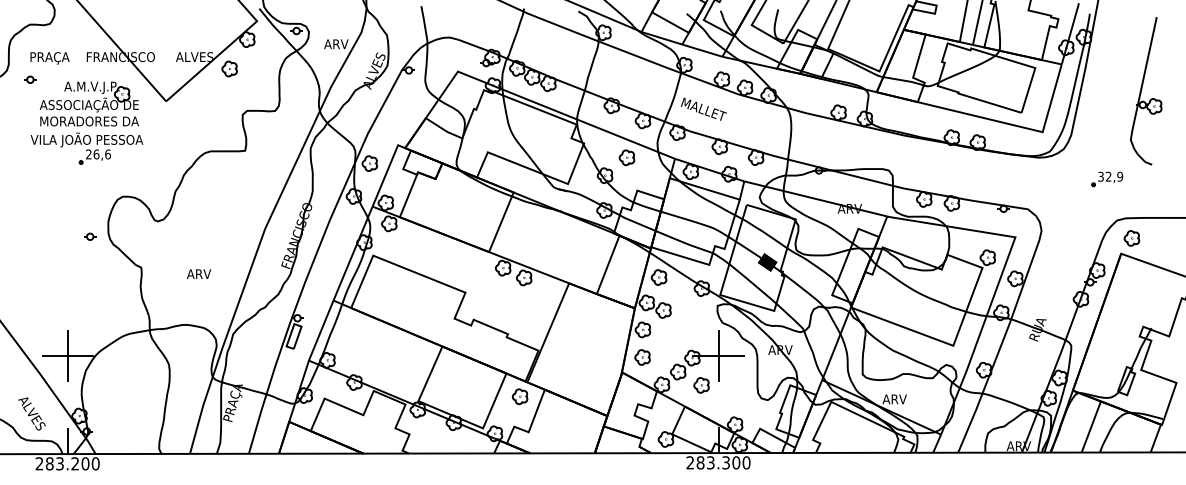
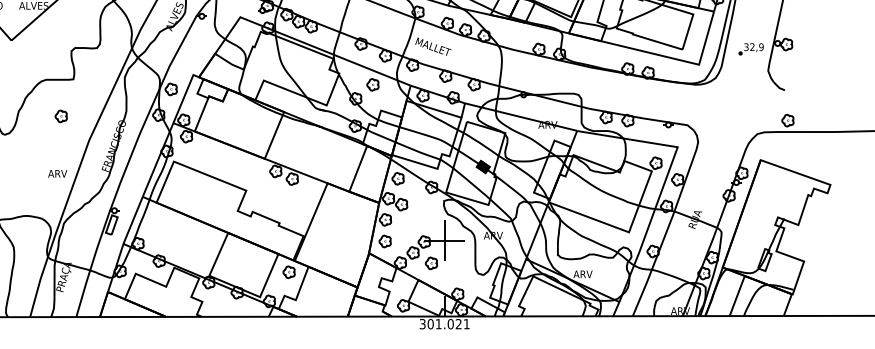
part: (229, 68) -> (61, 115), moved
part: (1107, 179) -> (751, 49), moved
part: (1131, 238) -> (787, 120), moved
text: (199, 273) -> (58, 173), moved
text: (718, 462) -> (444, 323), 283.300 -> 301.021

